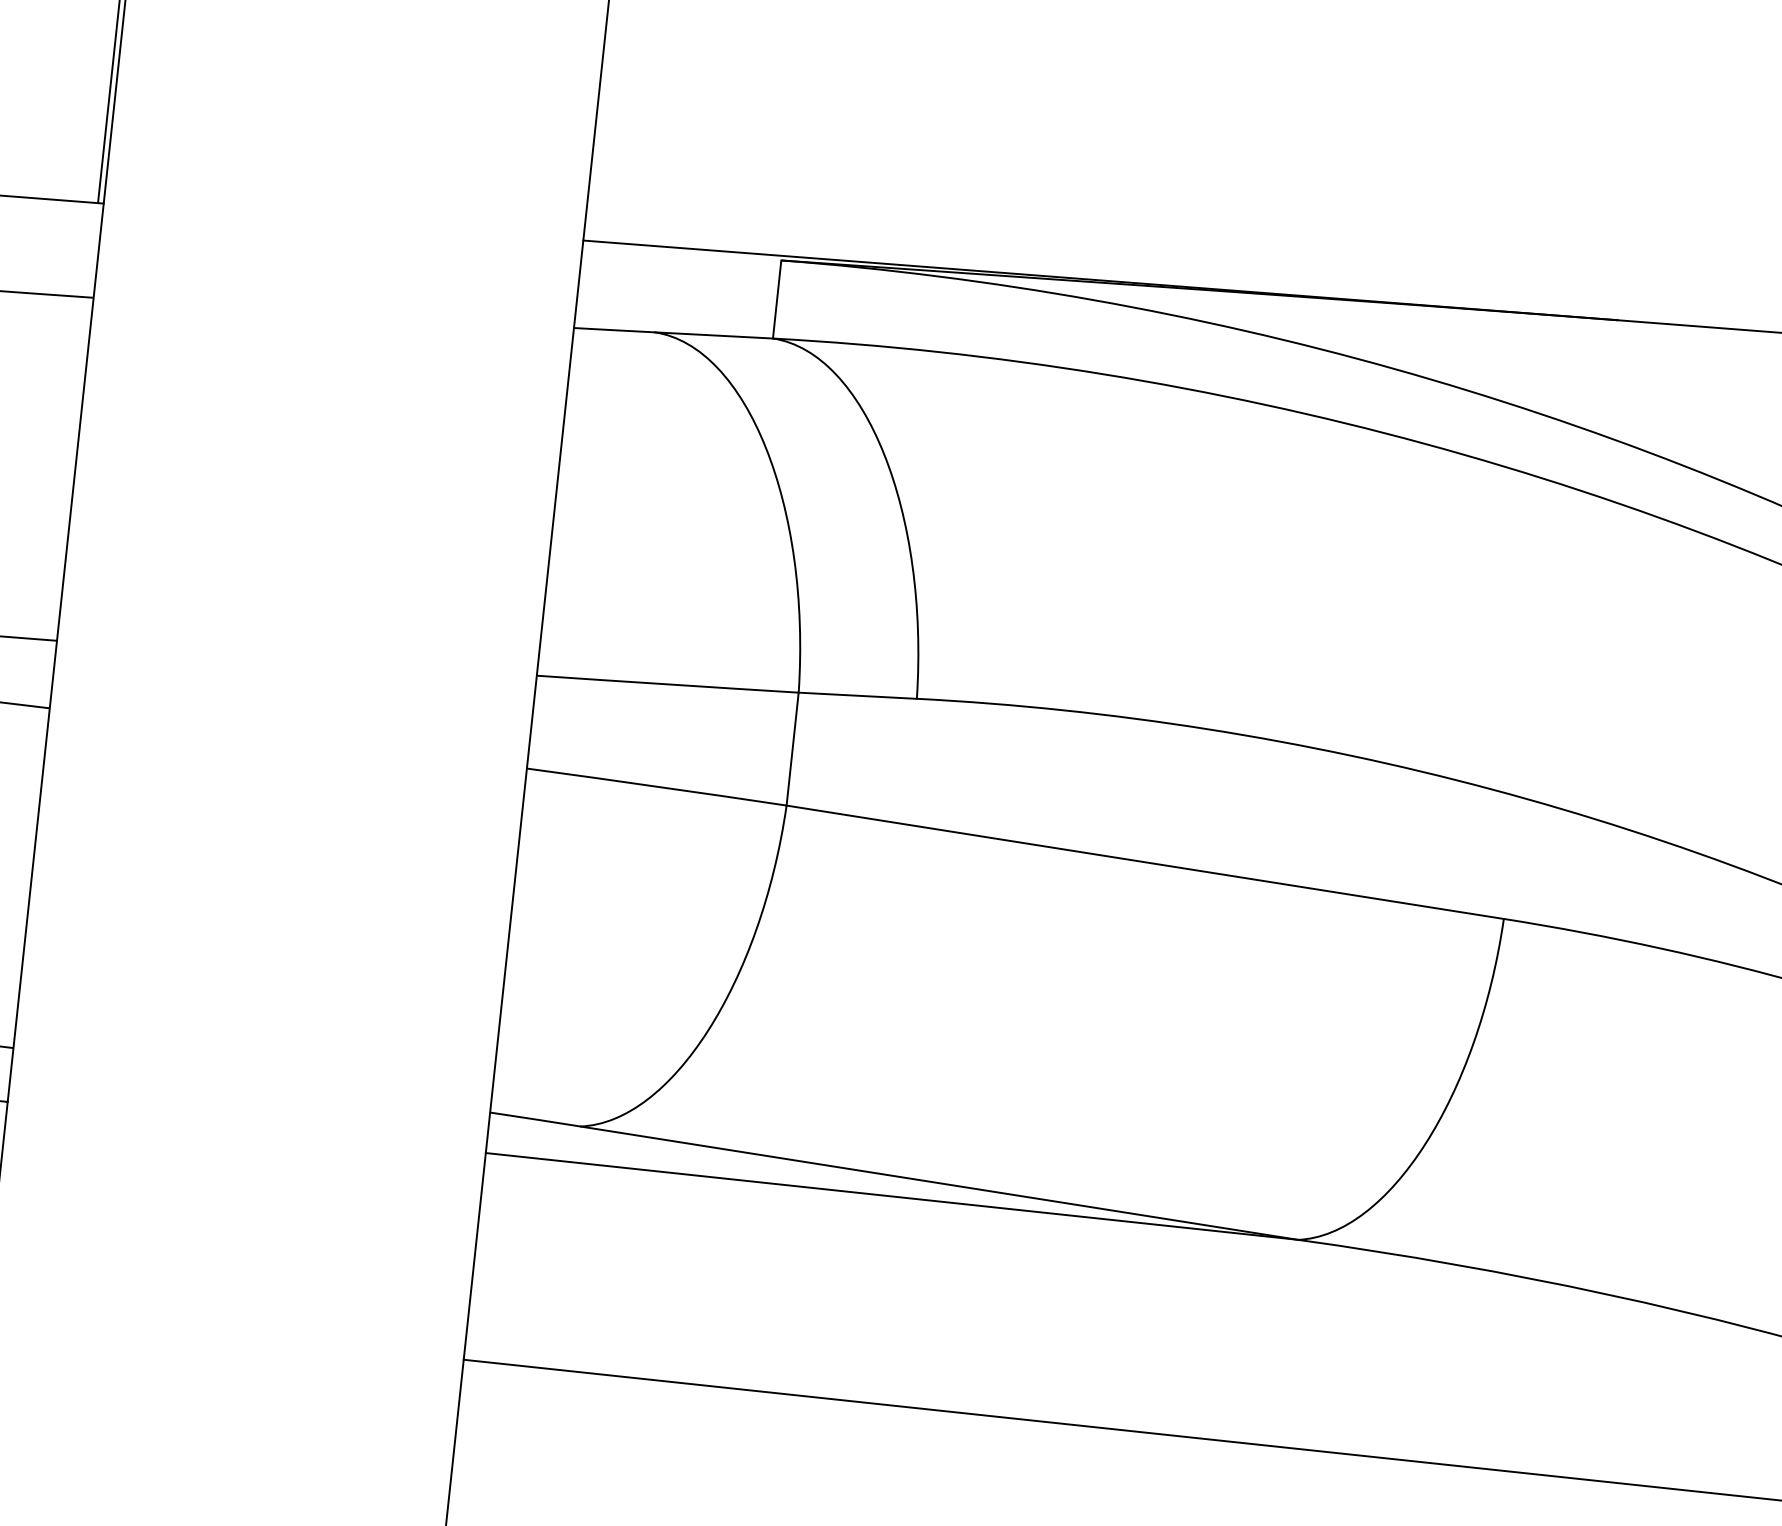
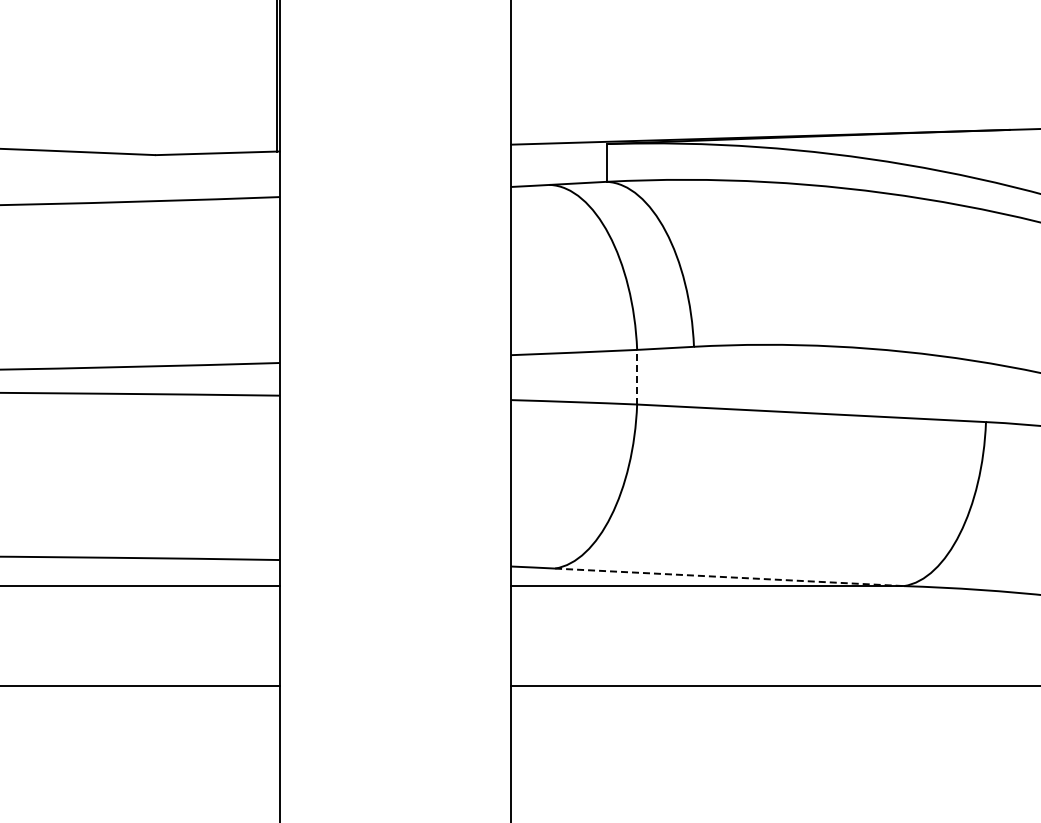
line: (793, 747) -> (637, 376), solid -> dashed
line: (939, 1183) -> (729, 577), solid -> dashed

